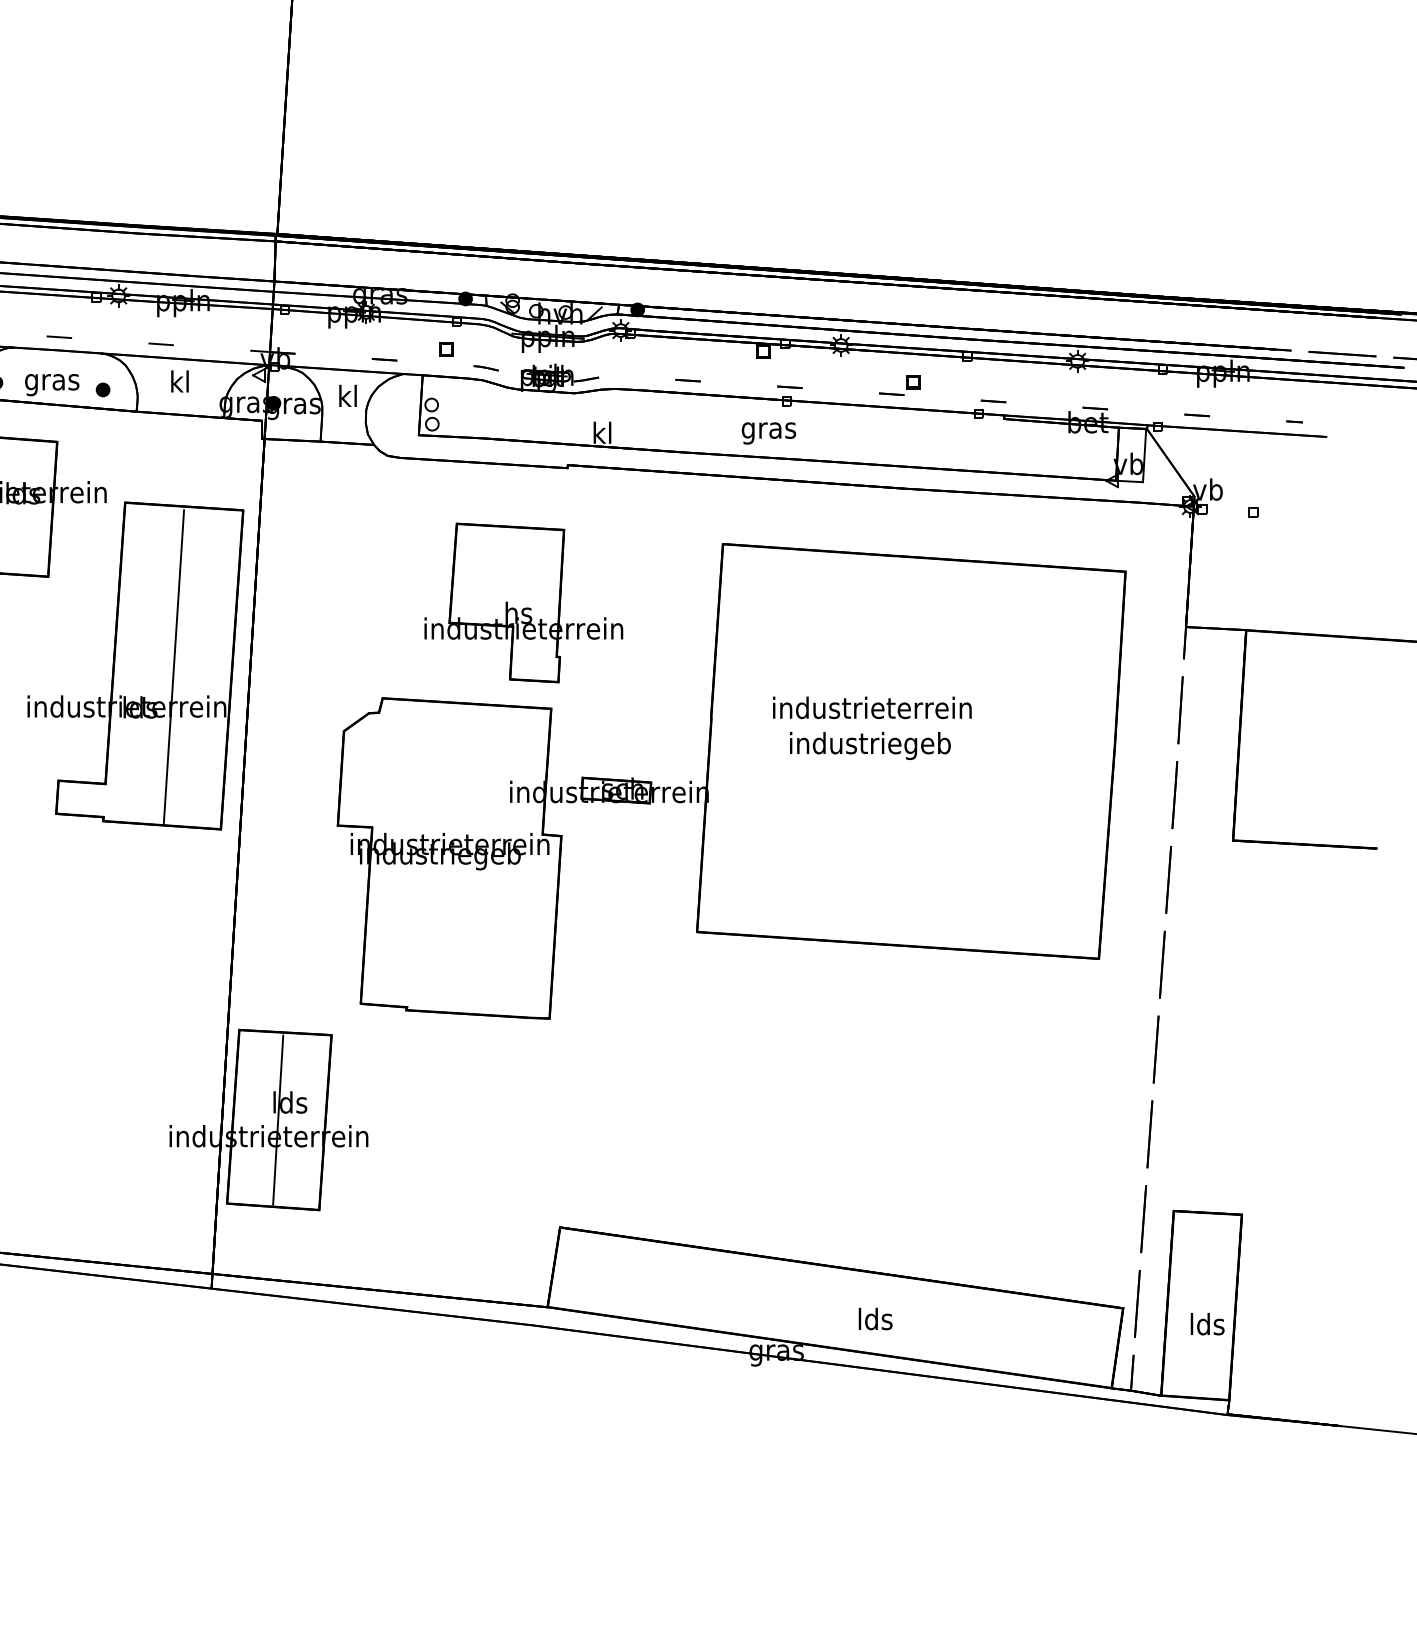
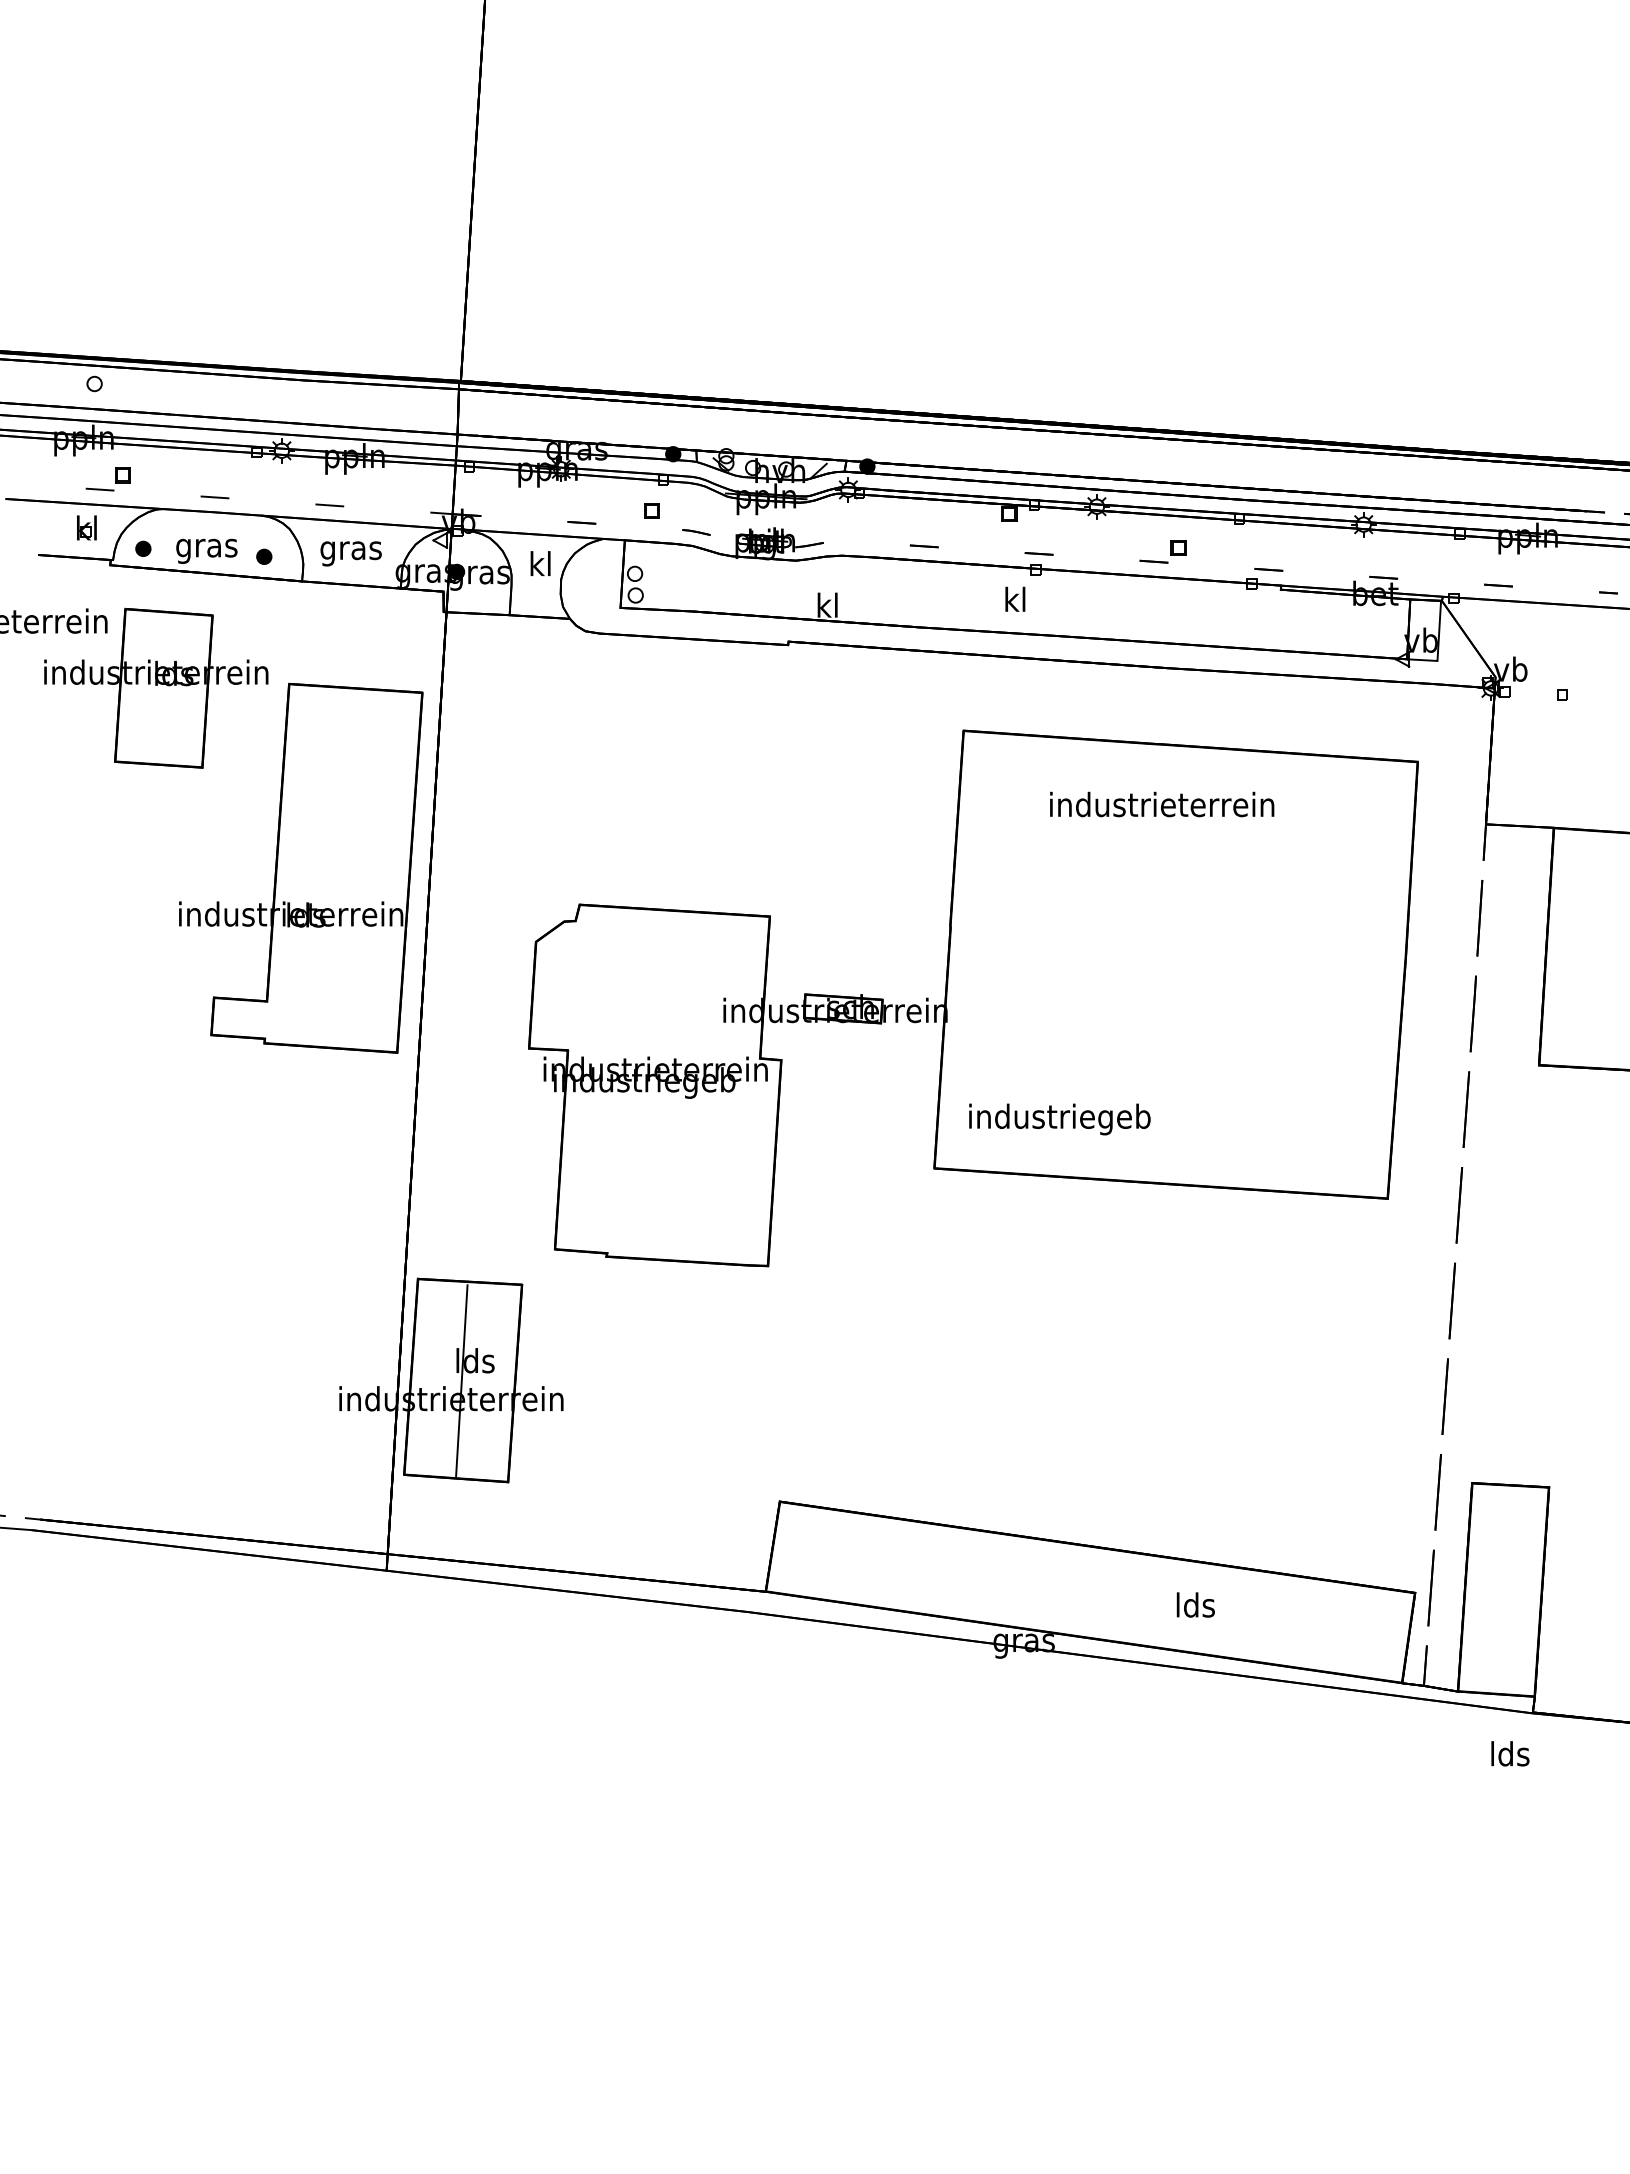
text: (179, 384) -> (350, 550), kl -> gras
text: (768, 430) -> (1015, 602), gras -> kl
part: (523, 602) -> (738, 796), removed
line: (173, 667) -> (343, 869), removed
text: (872, 707) -> (1162, 804), moved
text: (870, 745) -> (1059, 1119), moved
text: (875, 1318) -> (1195, 1604), moved
text: (1207, 1323) -> (1510, 1753), moved

